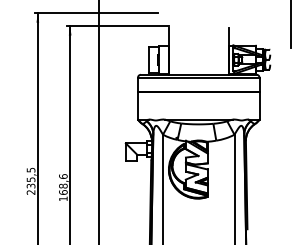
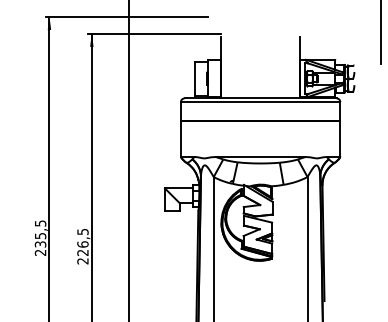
text: (63, 187) -> (82, 246), 168,6 -> 226,5

